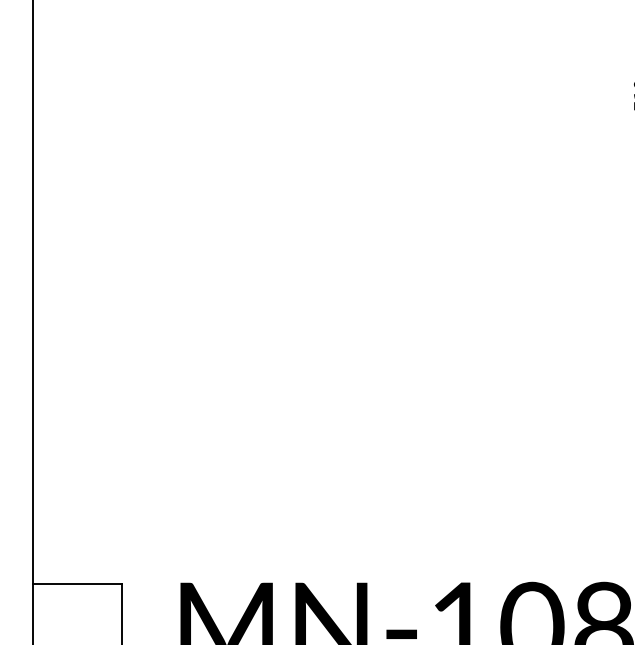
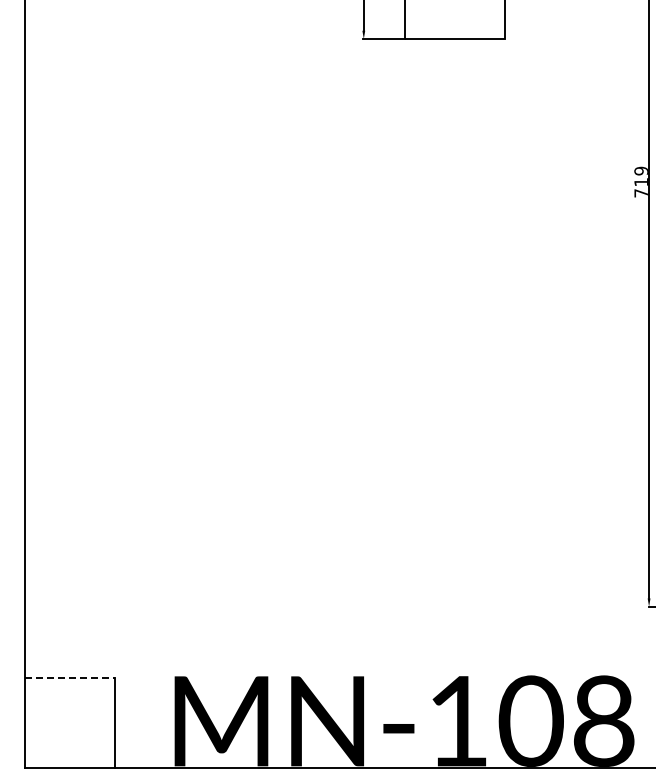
line: (76, 583) -> (69, 677), solid -> dashed

